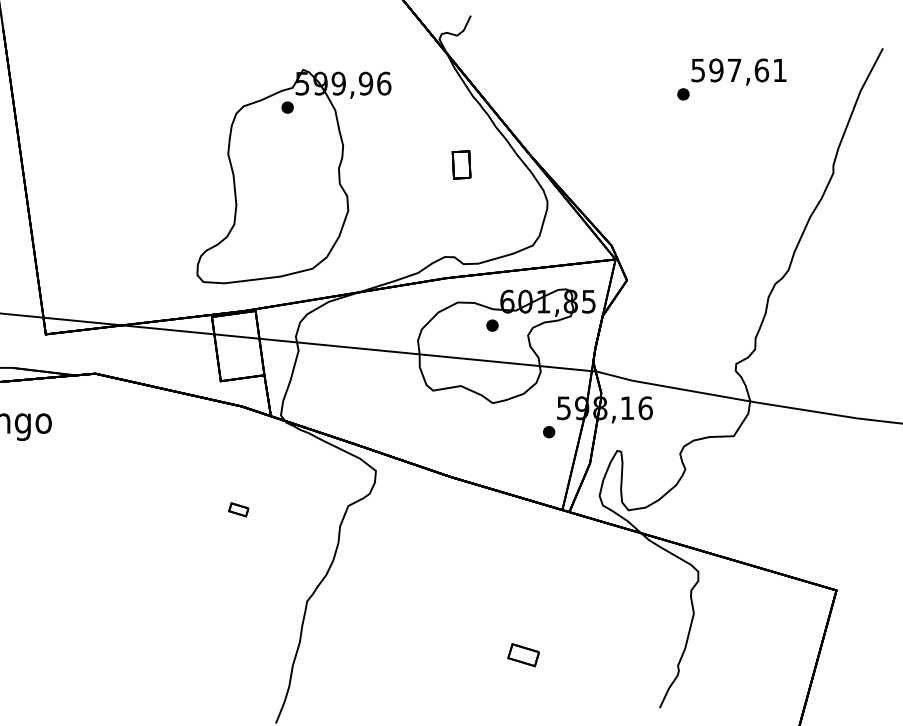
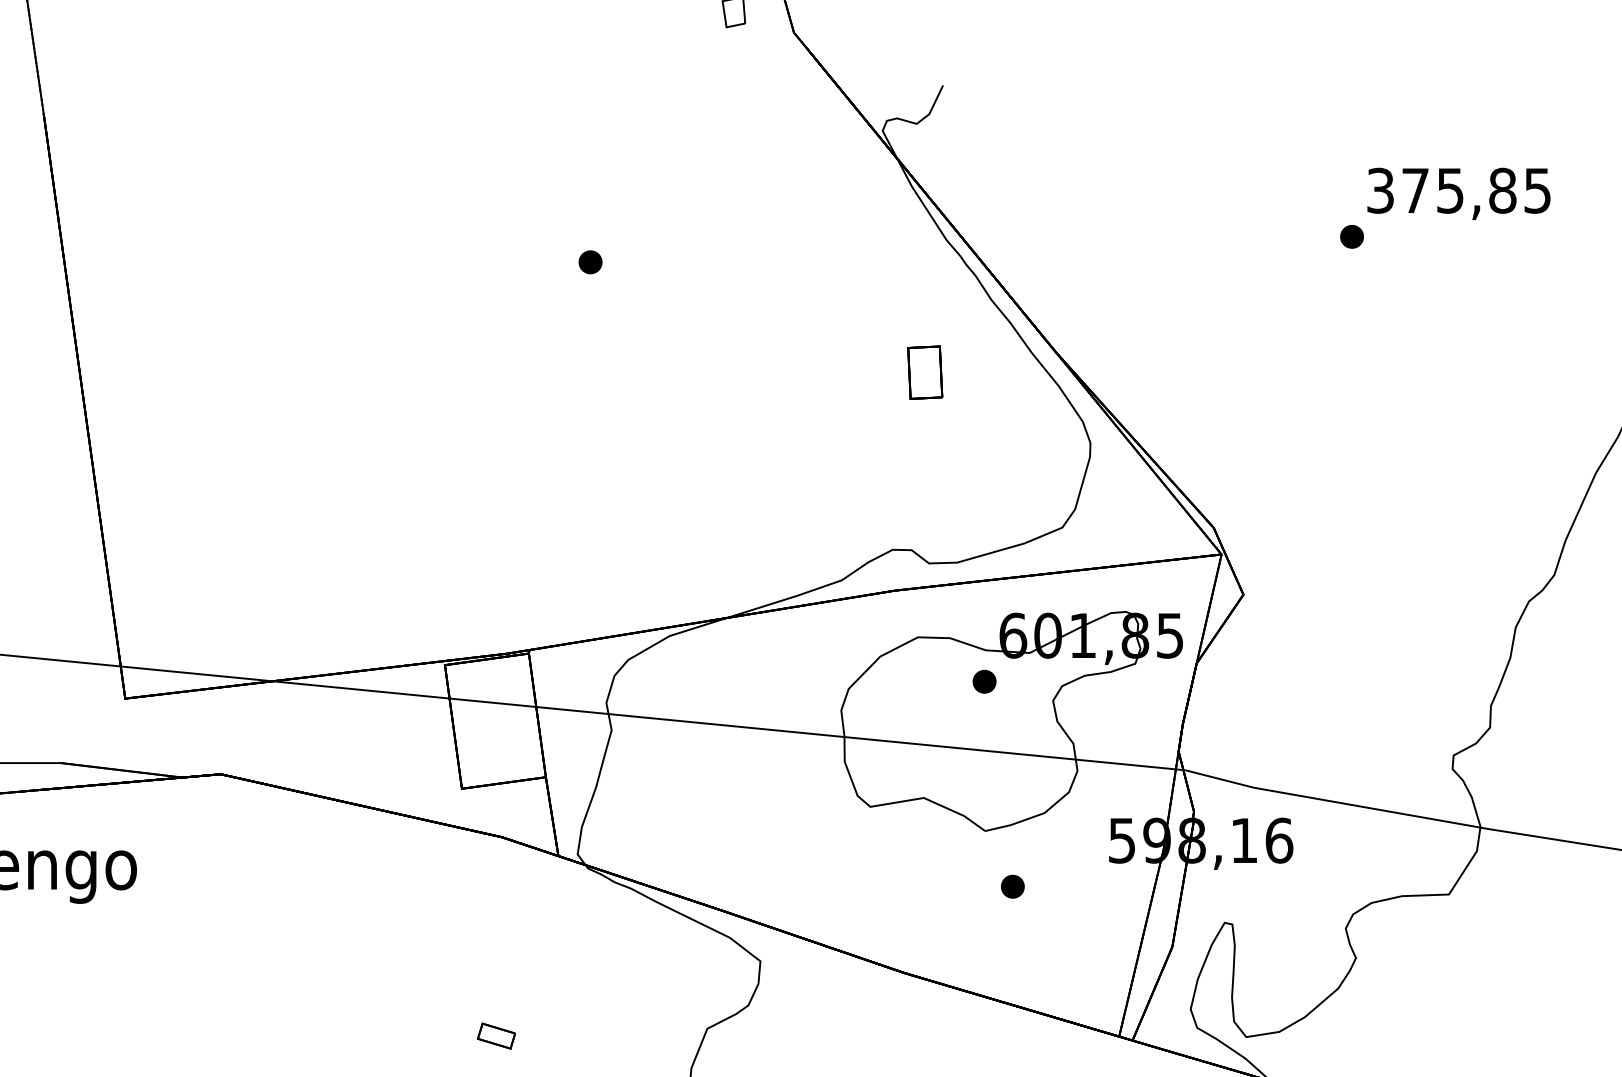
text: (739, 70) -> (1459, 190), 597,61 -> 375,85
part: (293, 176) -> (601, 394), removed
part: (549, 432) -> (1013, 887), moved

